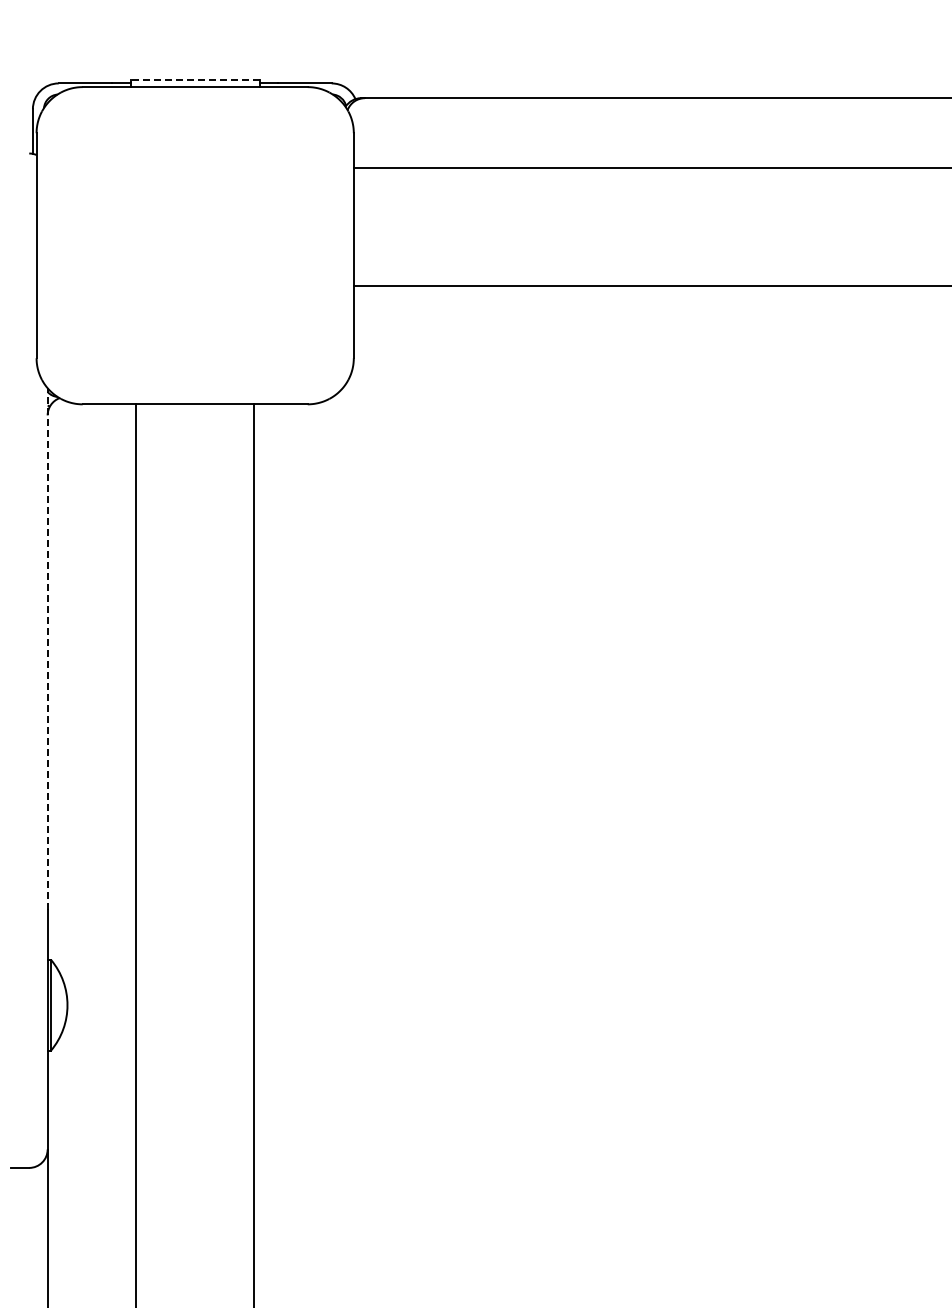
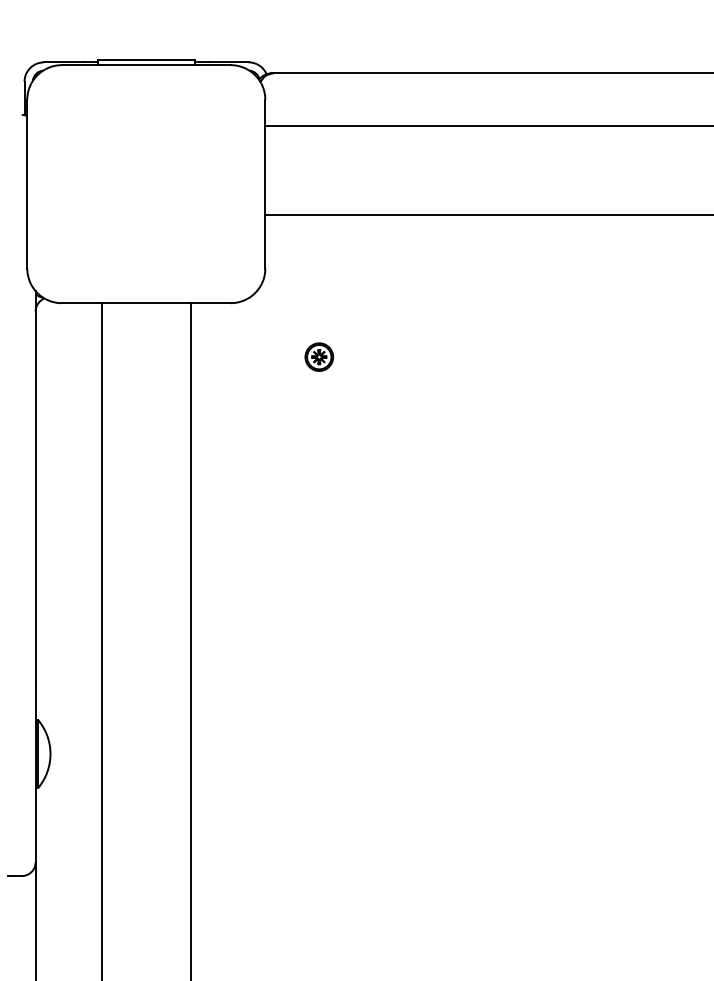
line: (195, 79) -> (146, 59), dashed -> solid
part: (425, 476) -> (319, 357), added
line: (47, 648) -> (35, 486), dashed -> solid

